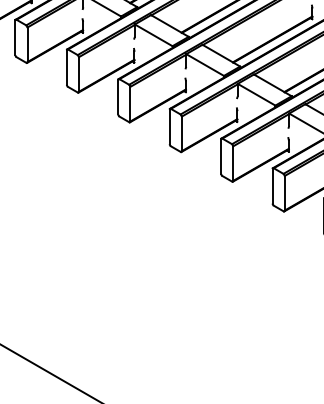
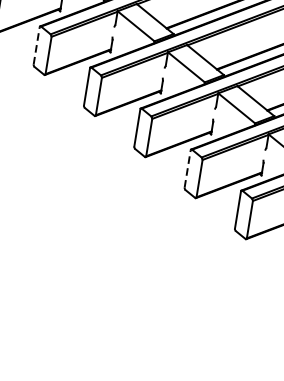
line: (66, 67) -> (36, 45), solid -> dashed
line: (221, 156) -> (188, 168), solid -> dashed

